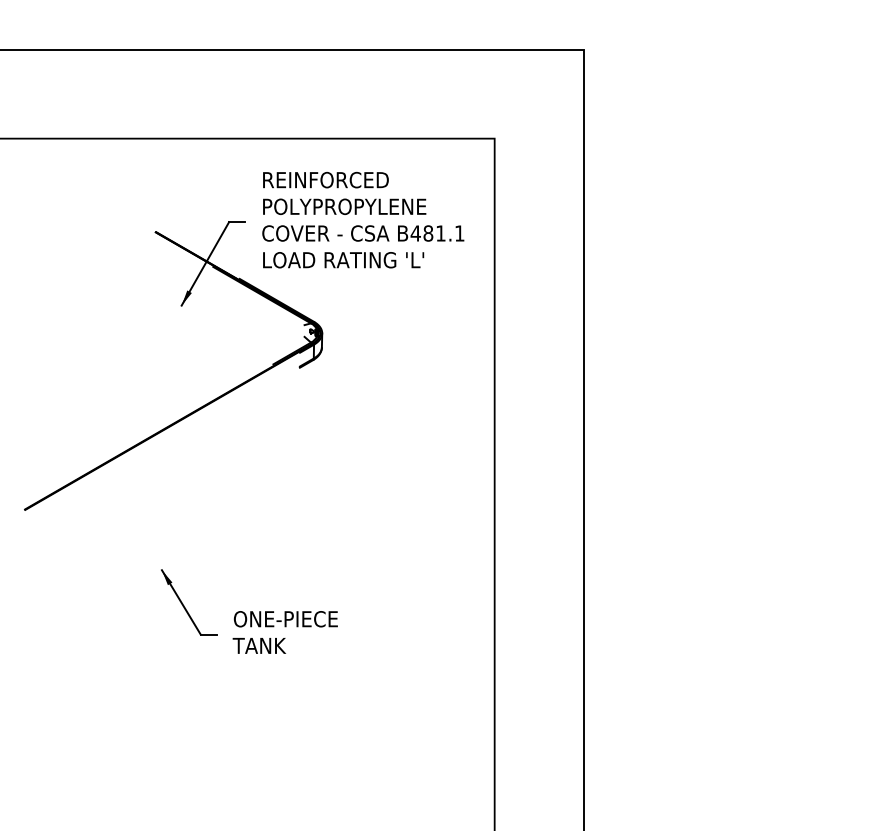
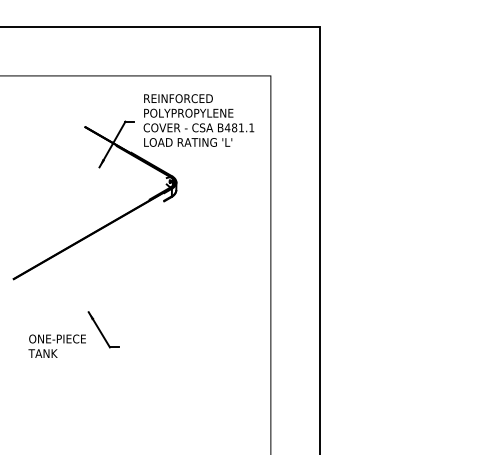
text: (283, 631) -> (56, 345), moved

